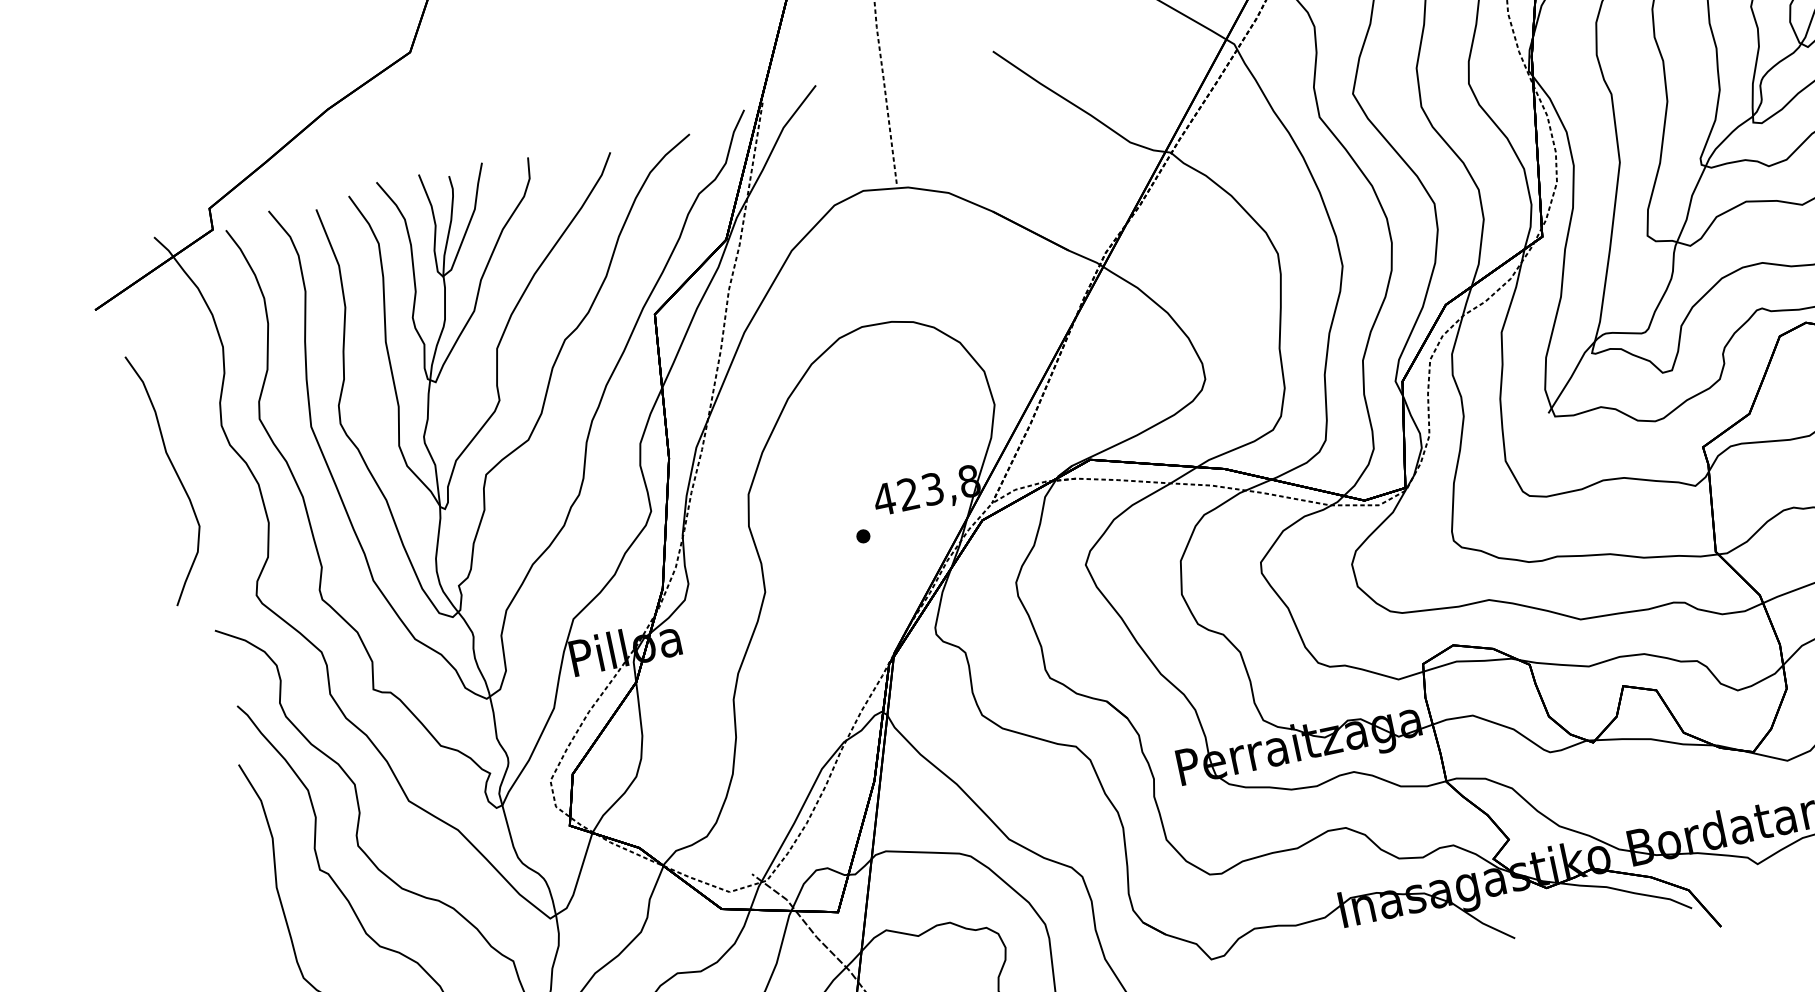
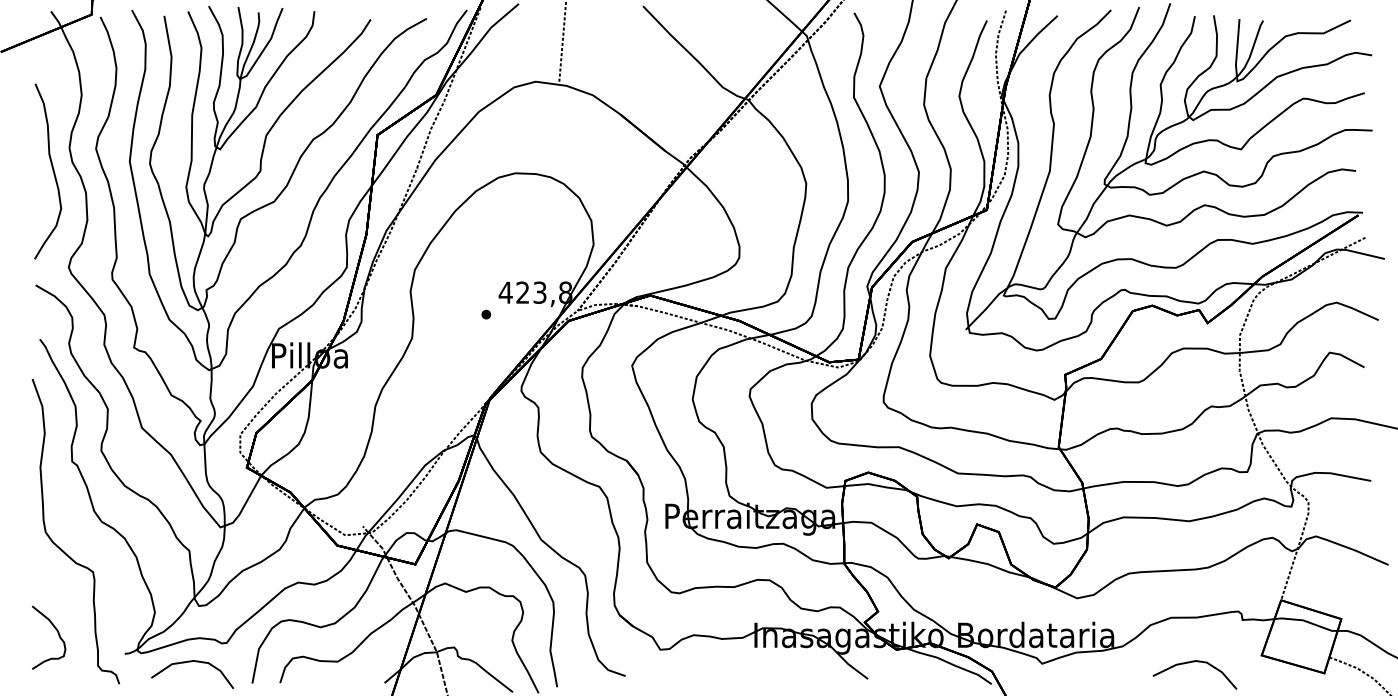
curve: (175, 476) -> (52, 171), moved

